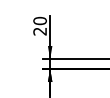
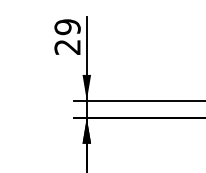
text: (39, 21) -> (66, 28), 20 -> 29

